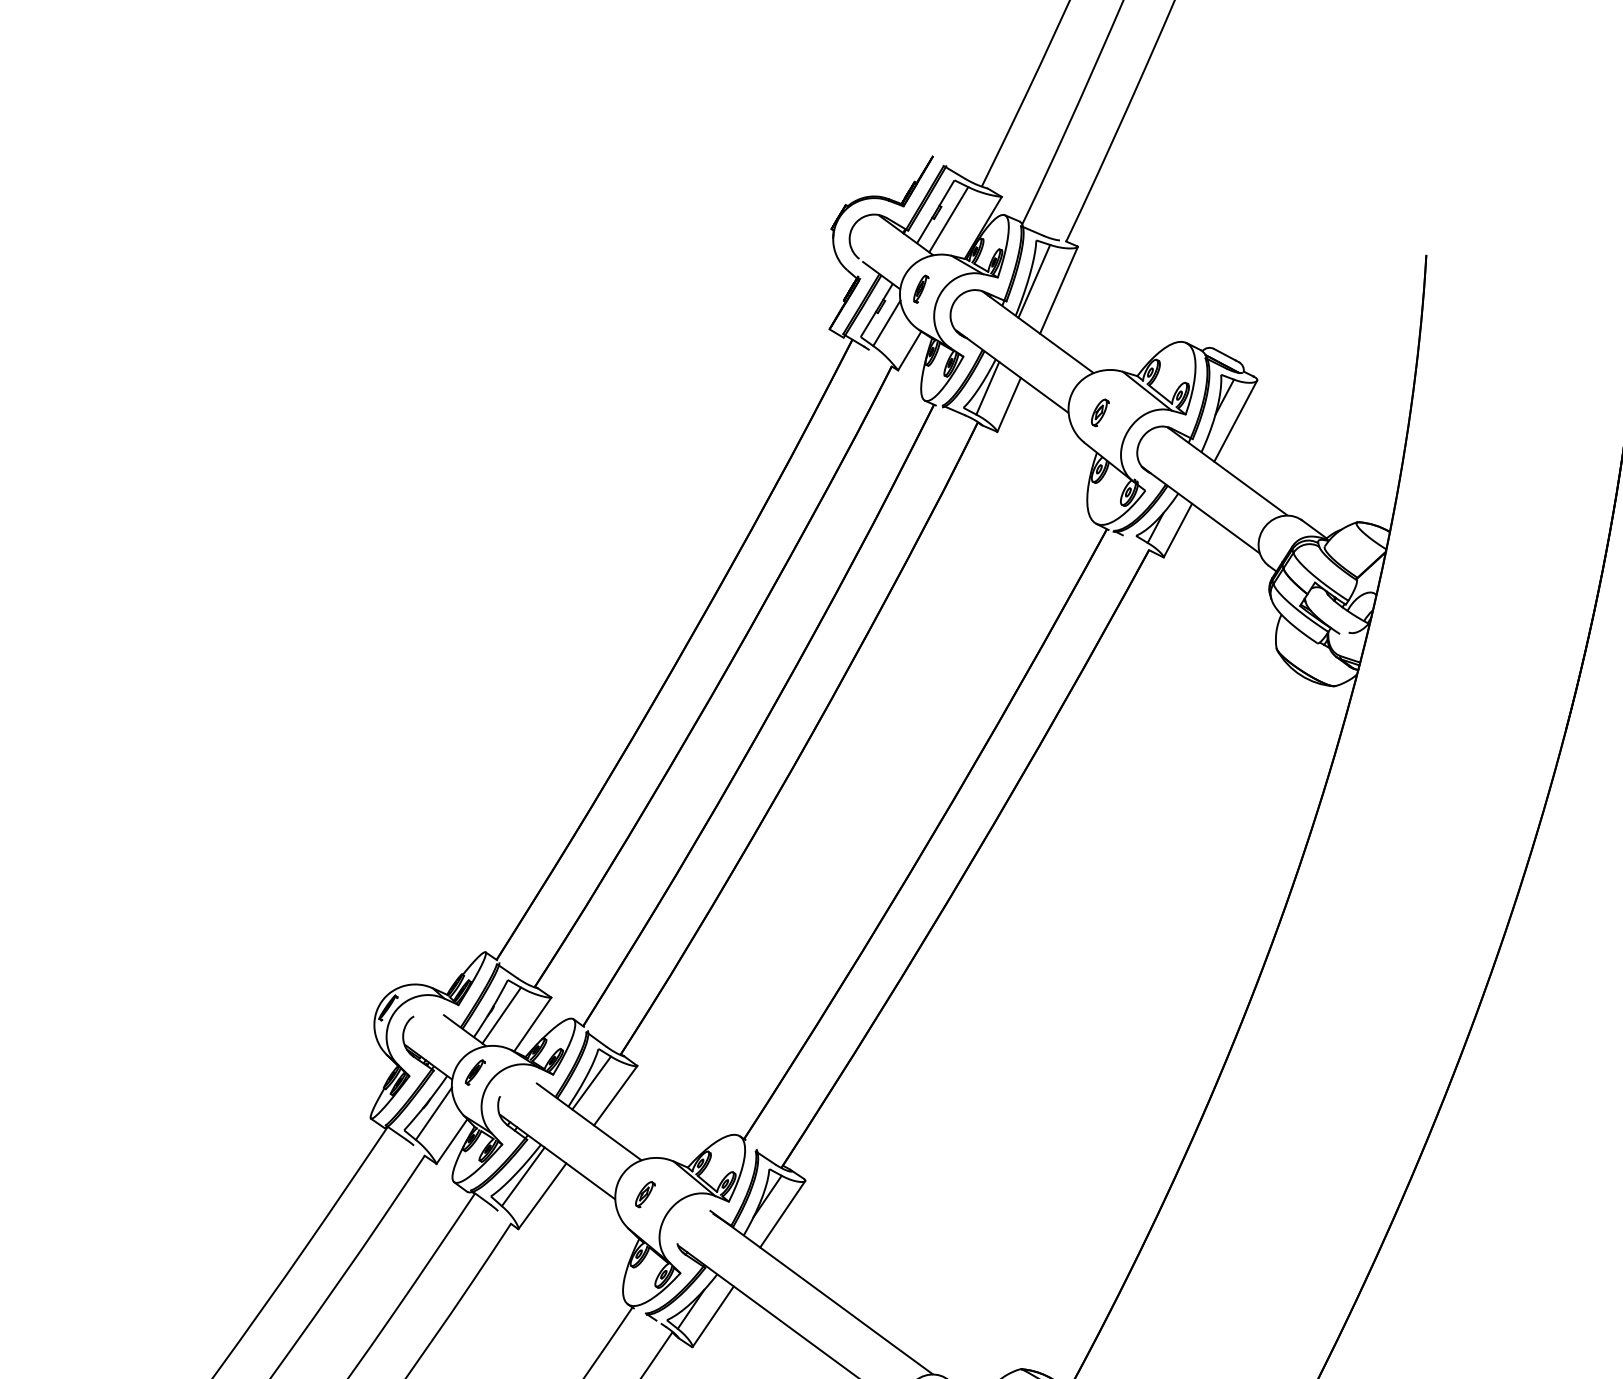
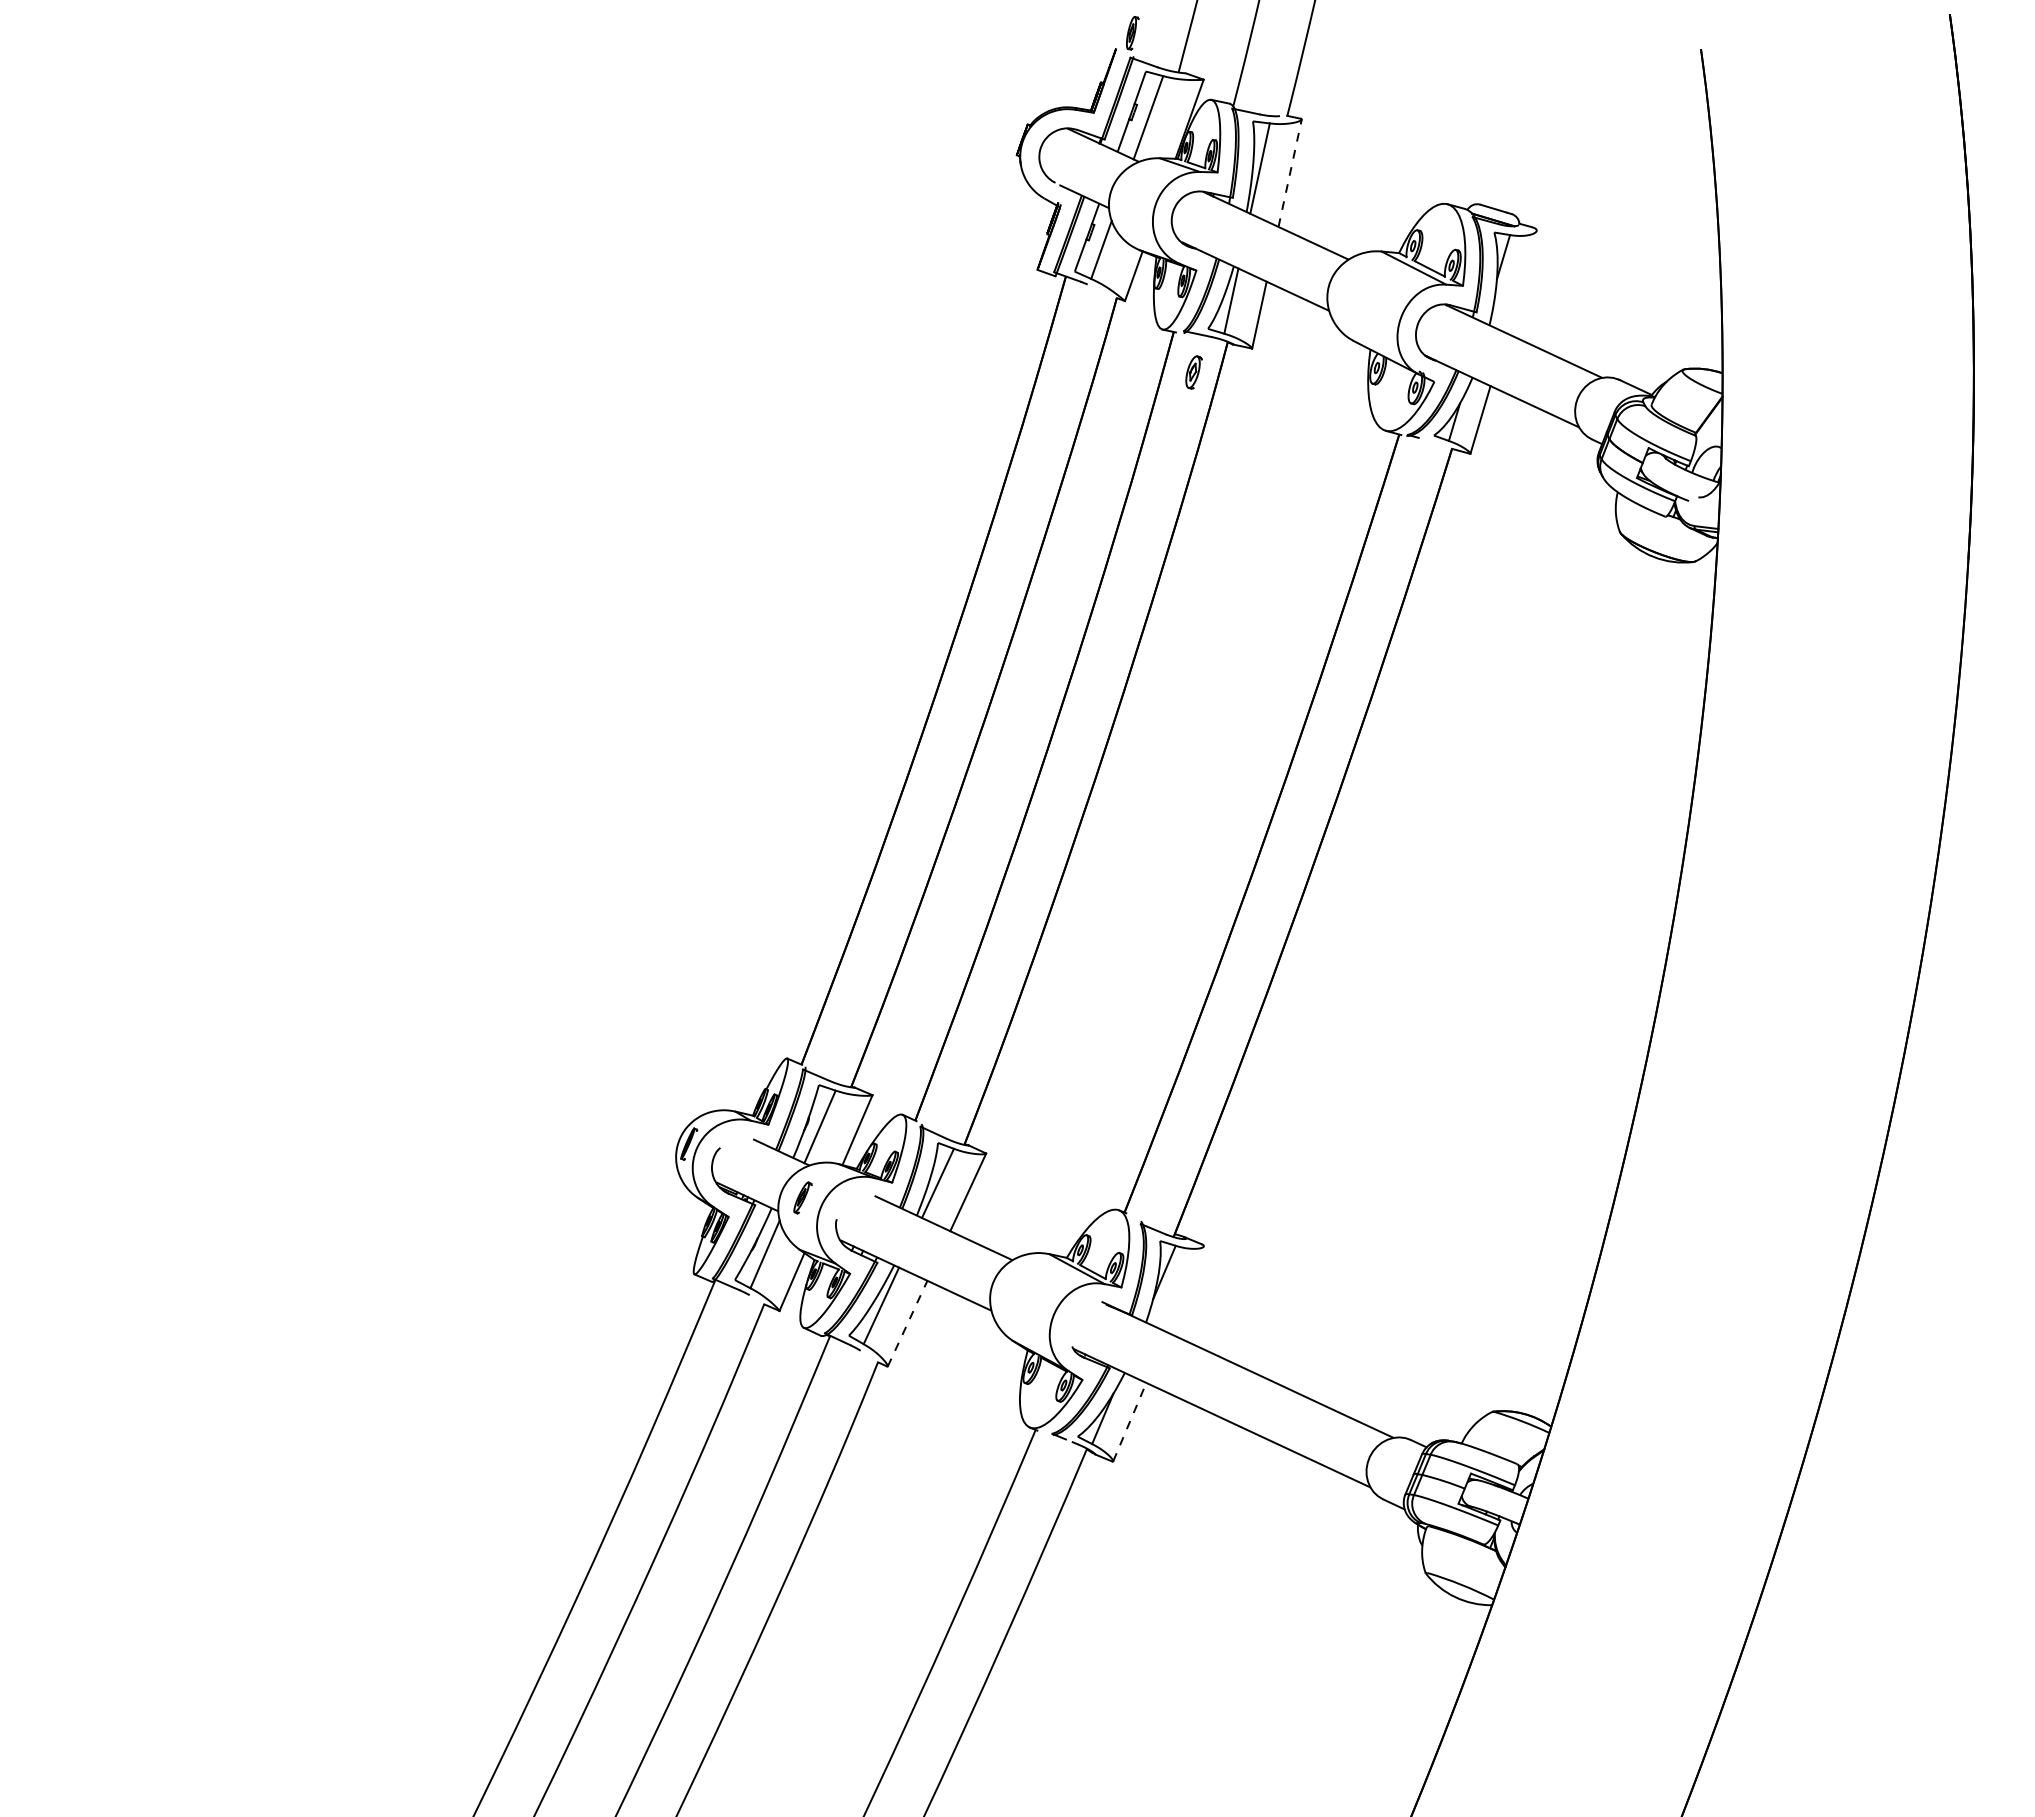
part: (920, 289) -> (1132, 33), moved
line: (1059, 289) -> (1290, 172), solid -> dashed
part: (1099, 412) -> (1193, 372), moved
line: (1235, 421) -> (1521, 282), removed
part: (645, 1194) -> (1024, 1298), removed
line: (542, 1196) -> (907, 1323), solid -> dashed
line: (782, 1214) -> (1185, 1289), removed
line: (712, 1316) -> (1129, 1422), solid -> dashed

